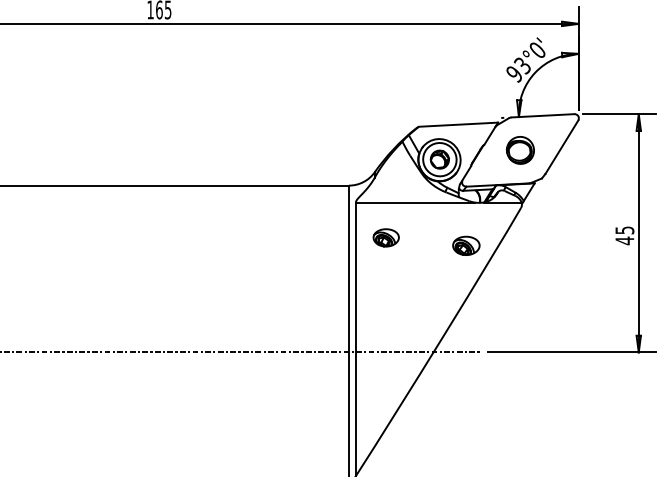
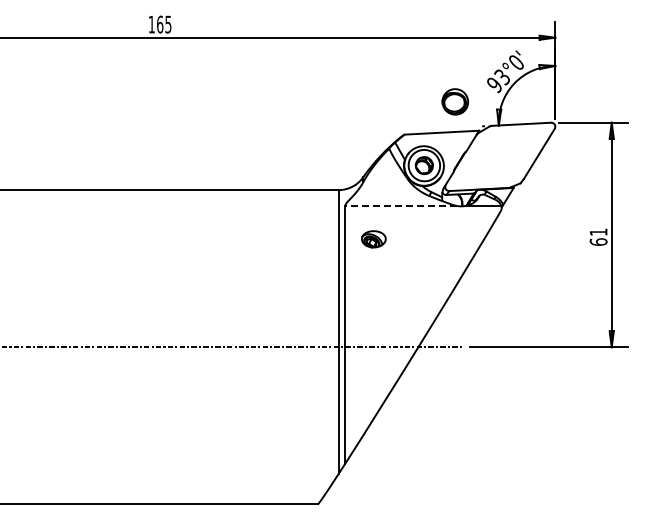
part: (519, 149) -> (454, 101), moved
line: (415, 203) -> (401, 206), solid -> dashed
text: (624, 235) -> (598, 237), 45 -> 61
part: (466, 245) -> (449, 246), removed

